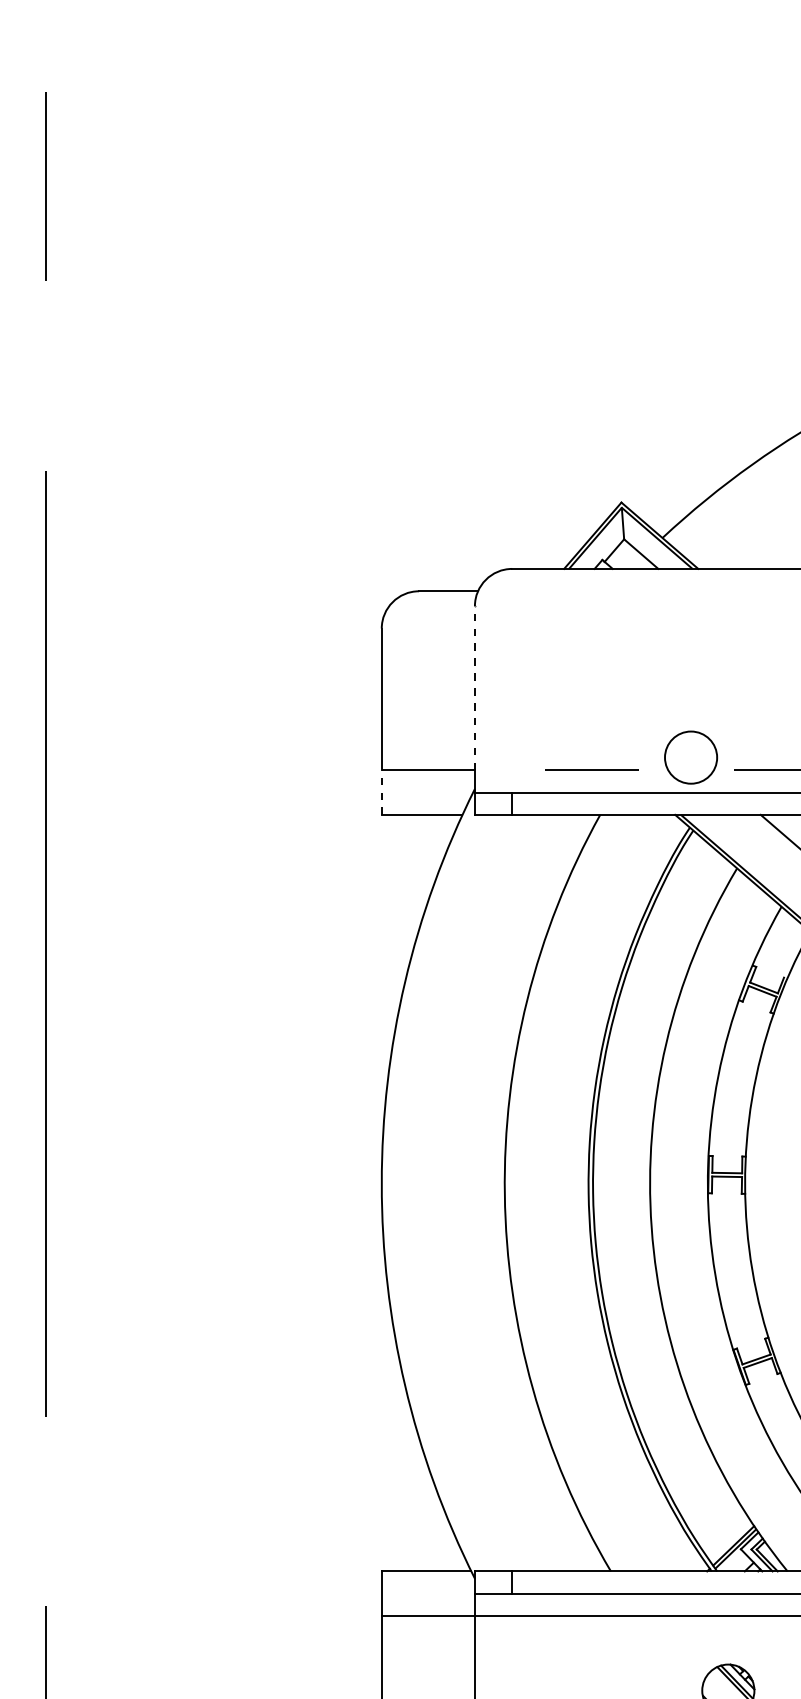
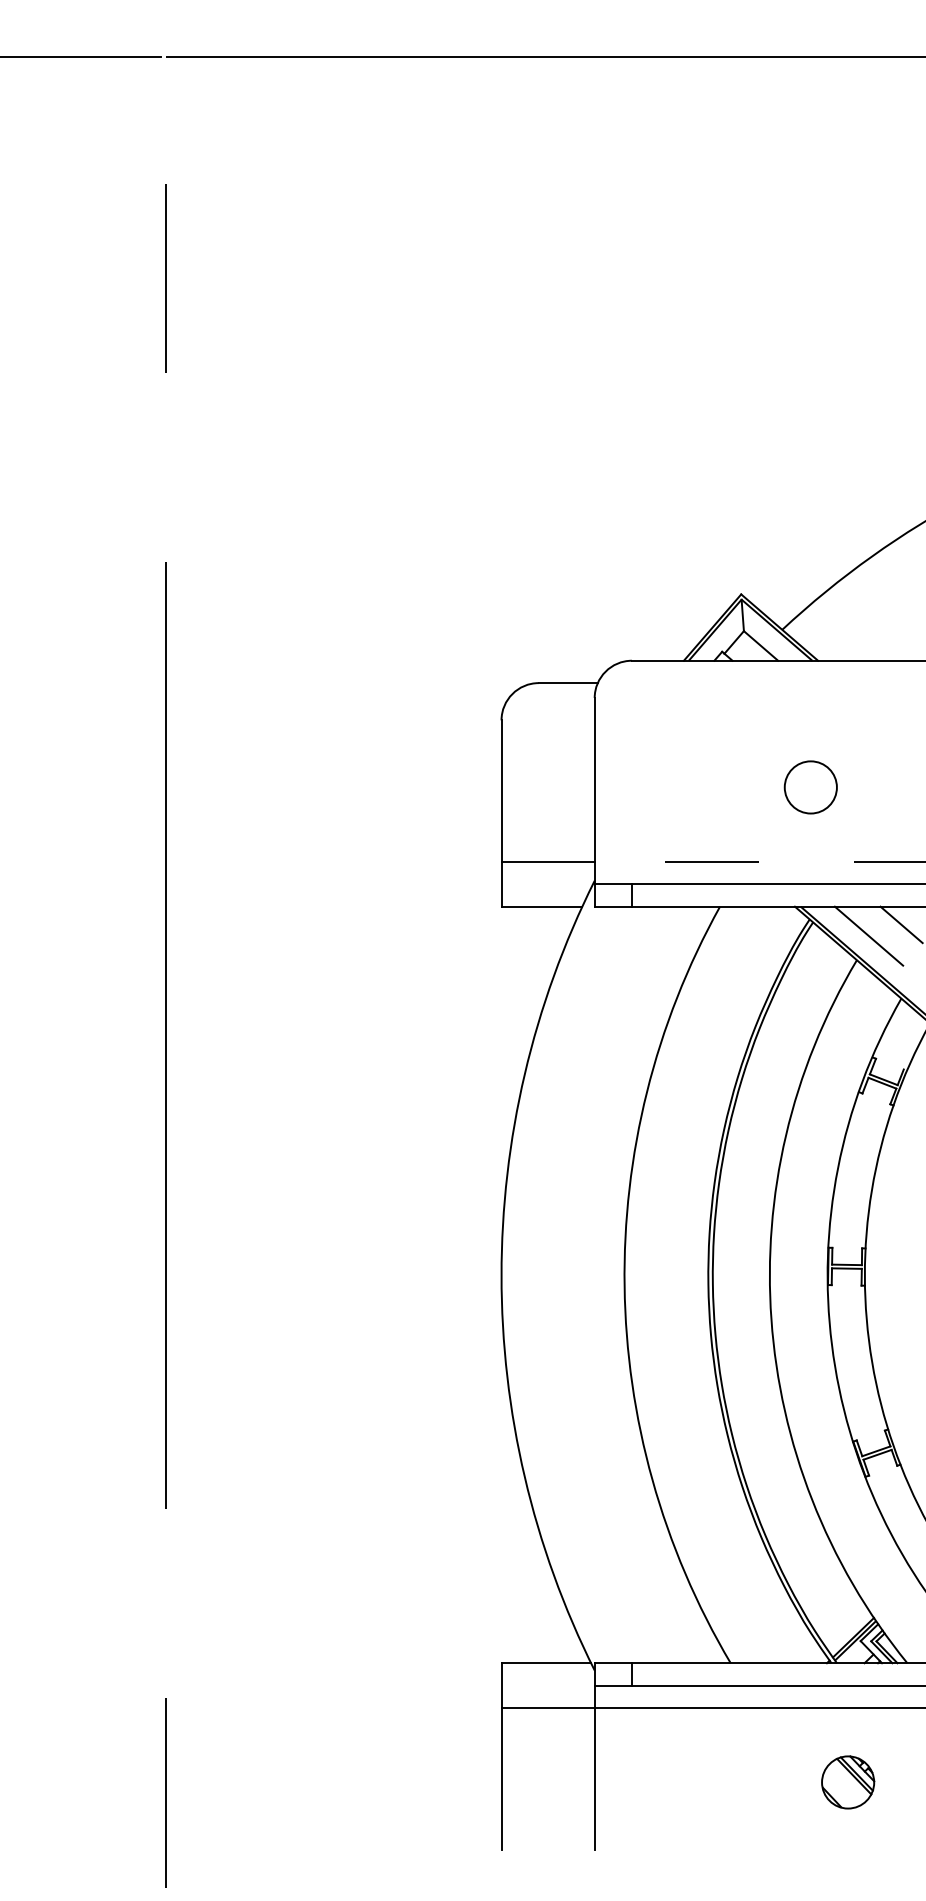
line: (474, 688) -> (594, 780), dashed -> solid
circle: (690, 757) -> (810, 787), moved
line: (381, 791) -> (501, 883), dashed -> solid
line: (748, 843) -> (868, 935), added

